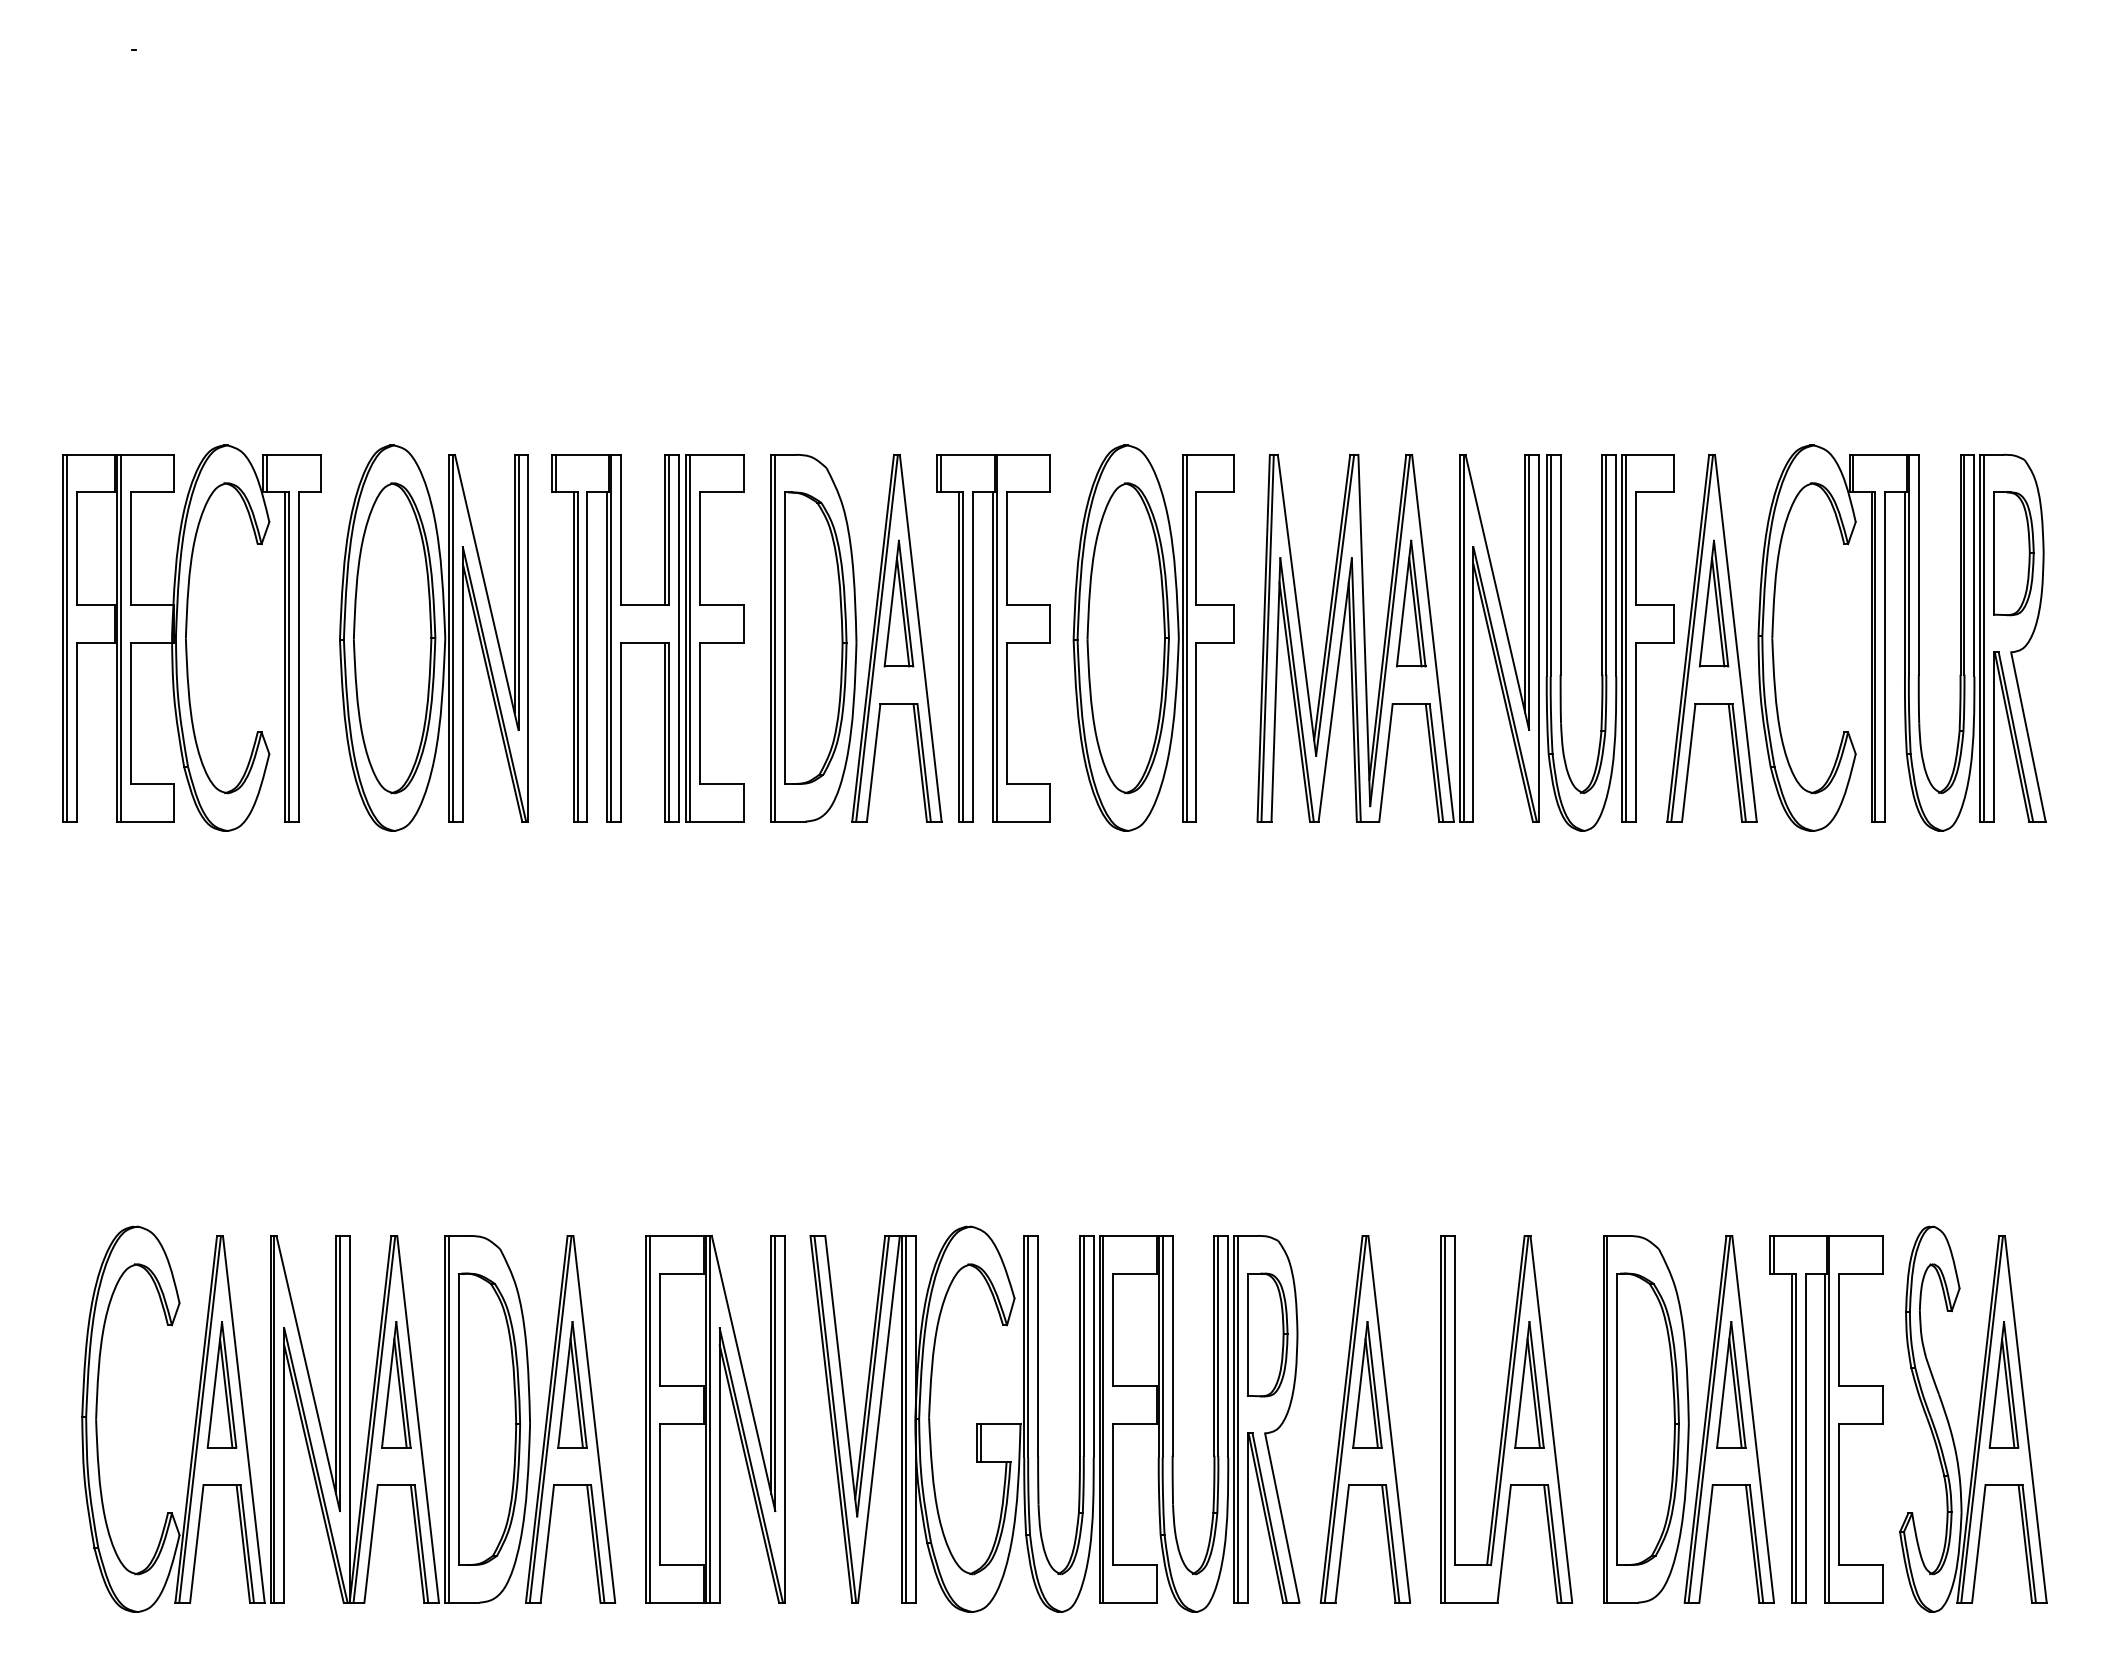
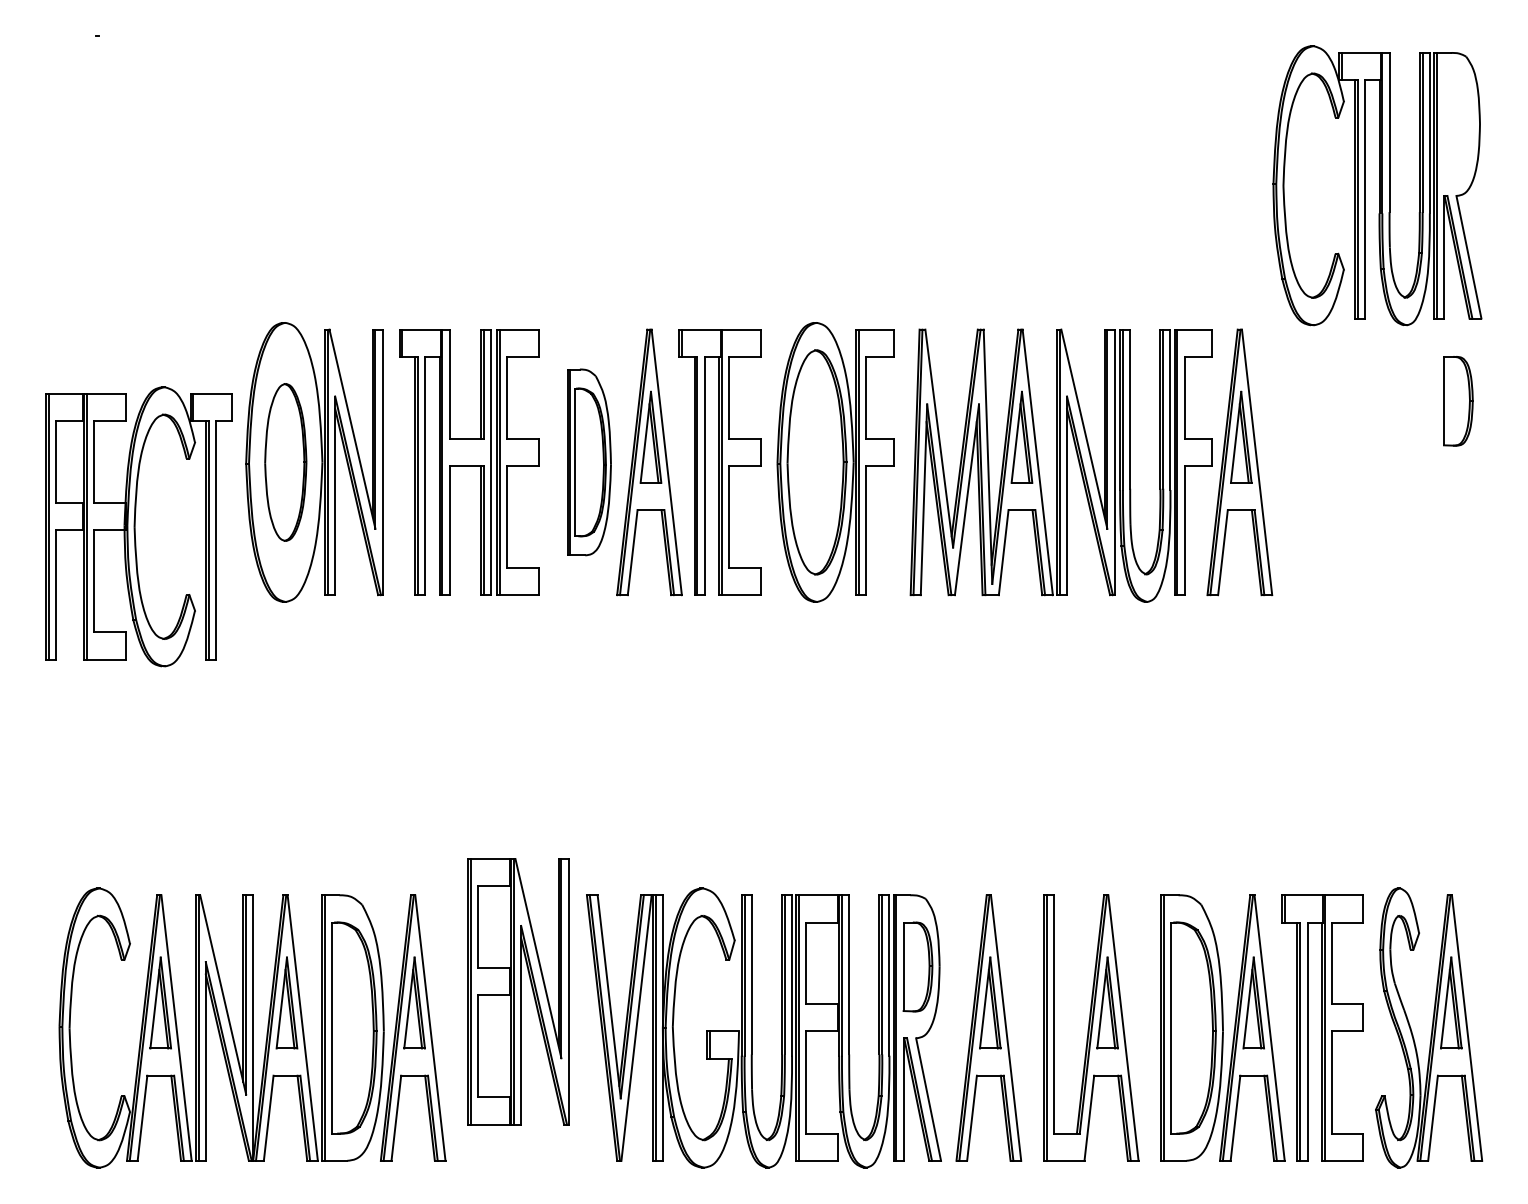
part: (191, 637) -> (138, 526), moved
part: (1901, 637) -> (1377, 185), moved
part: (394, 638) -> (285, 462), size x0.7
part: (813, 638) -> (589, 462), size x0.7
part: (715, 1419) -> (518, 991), moved

